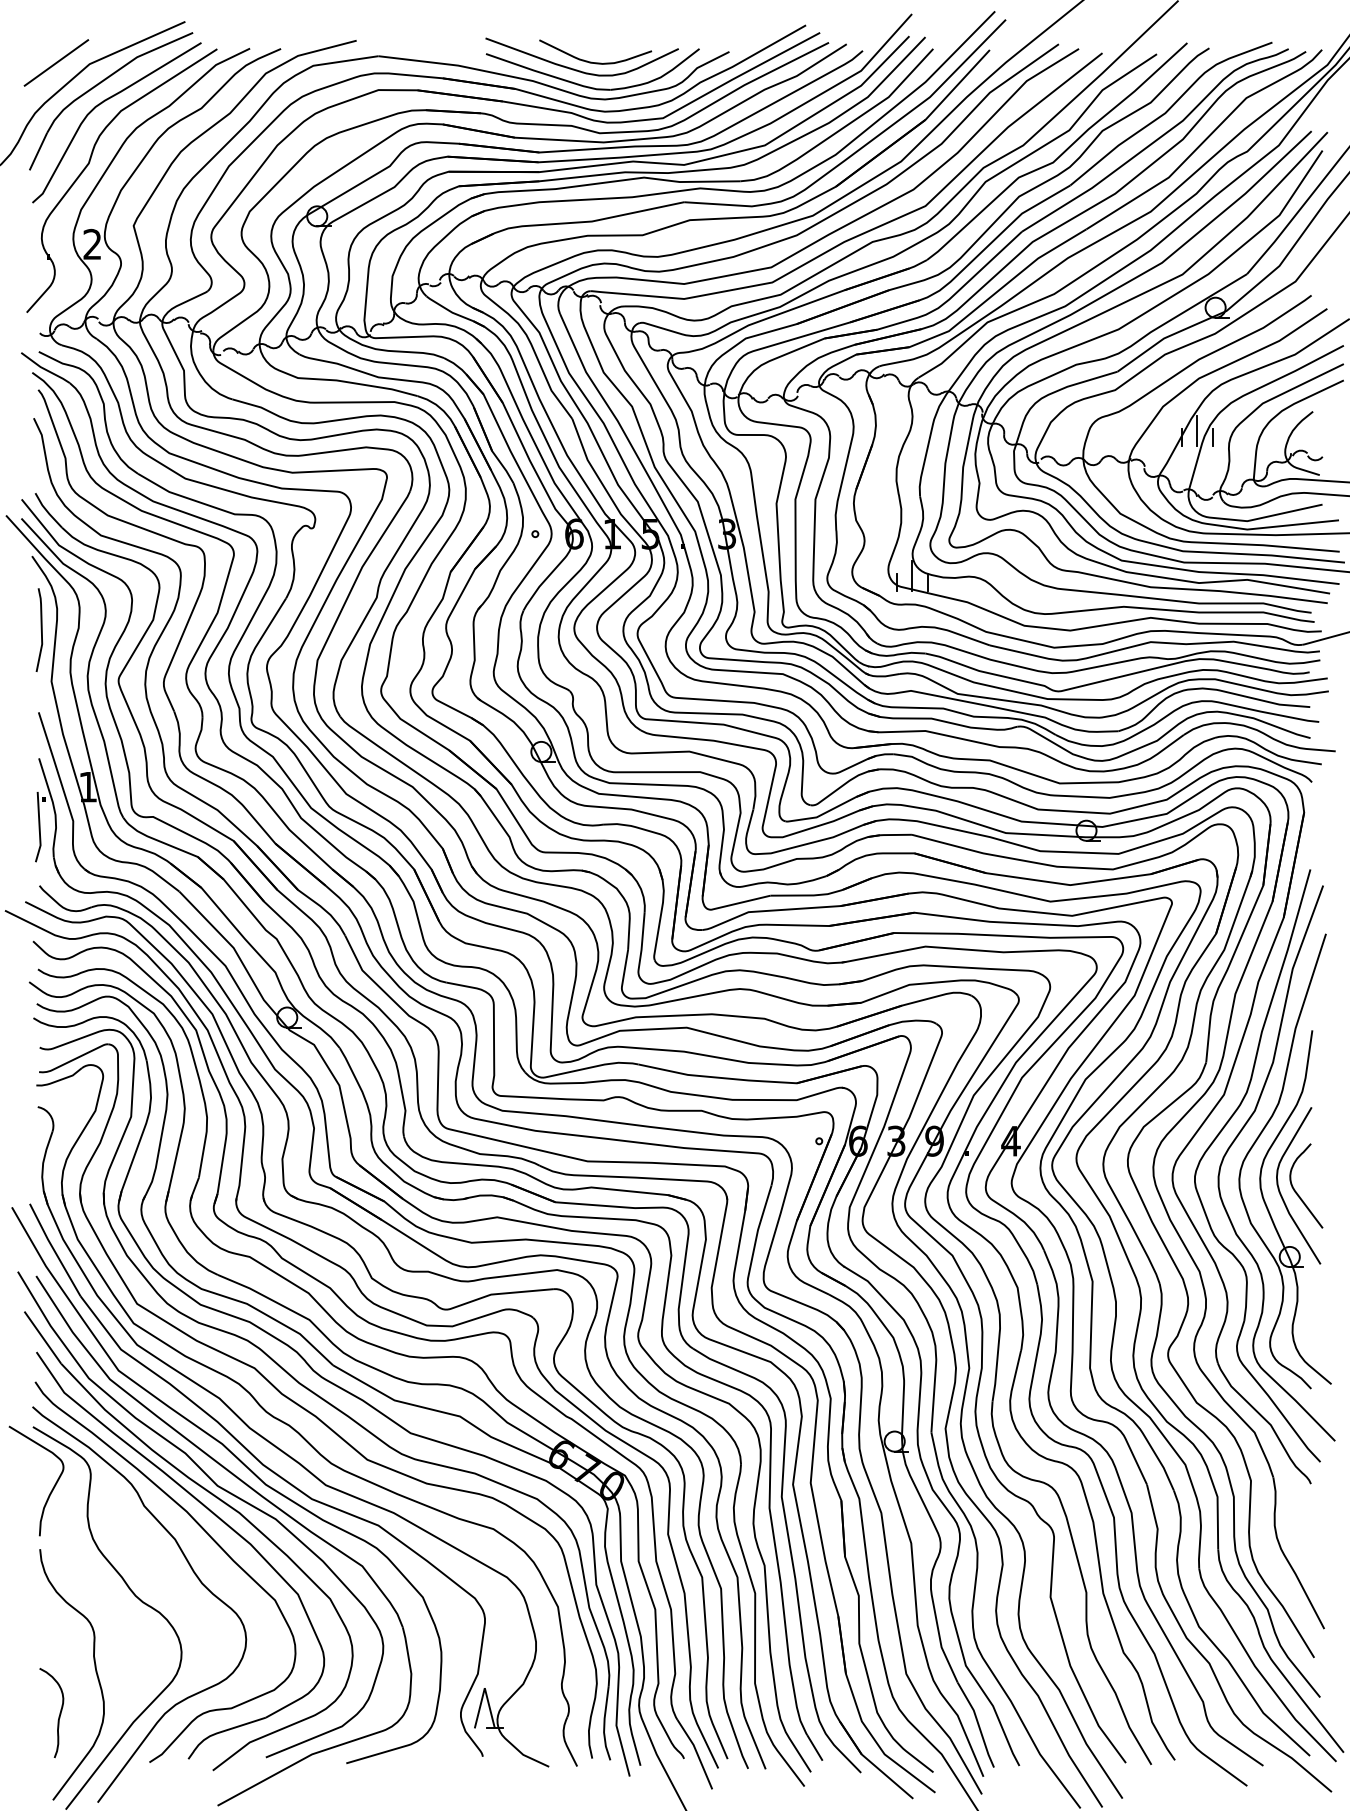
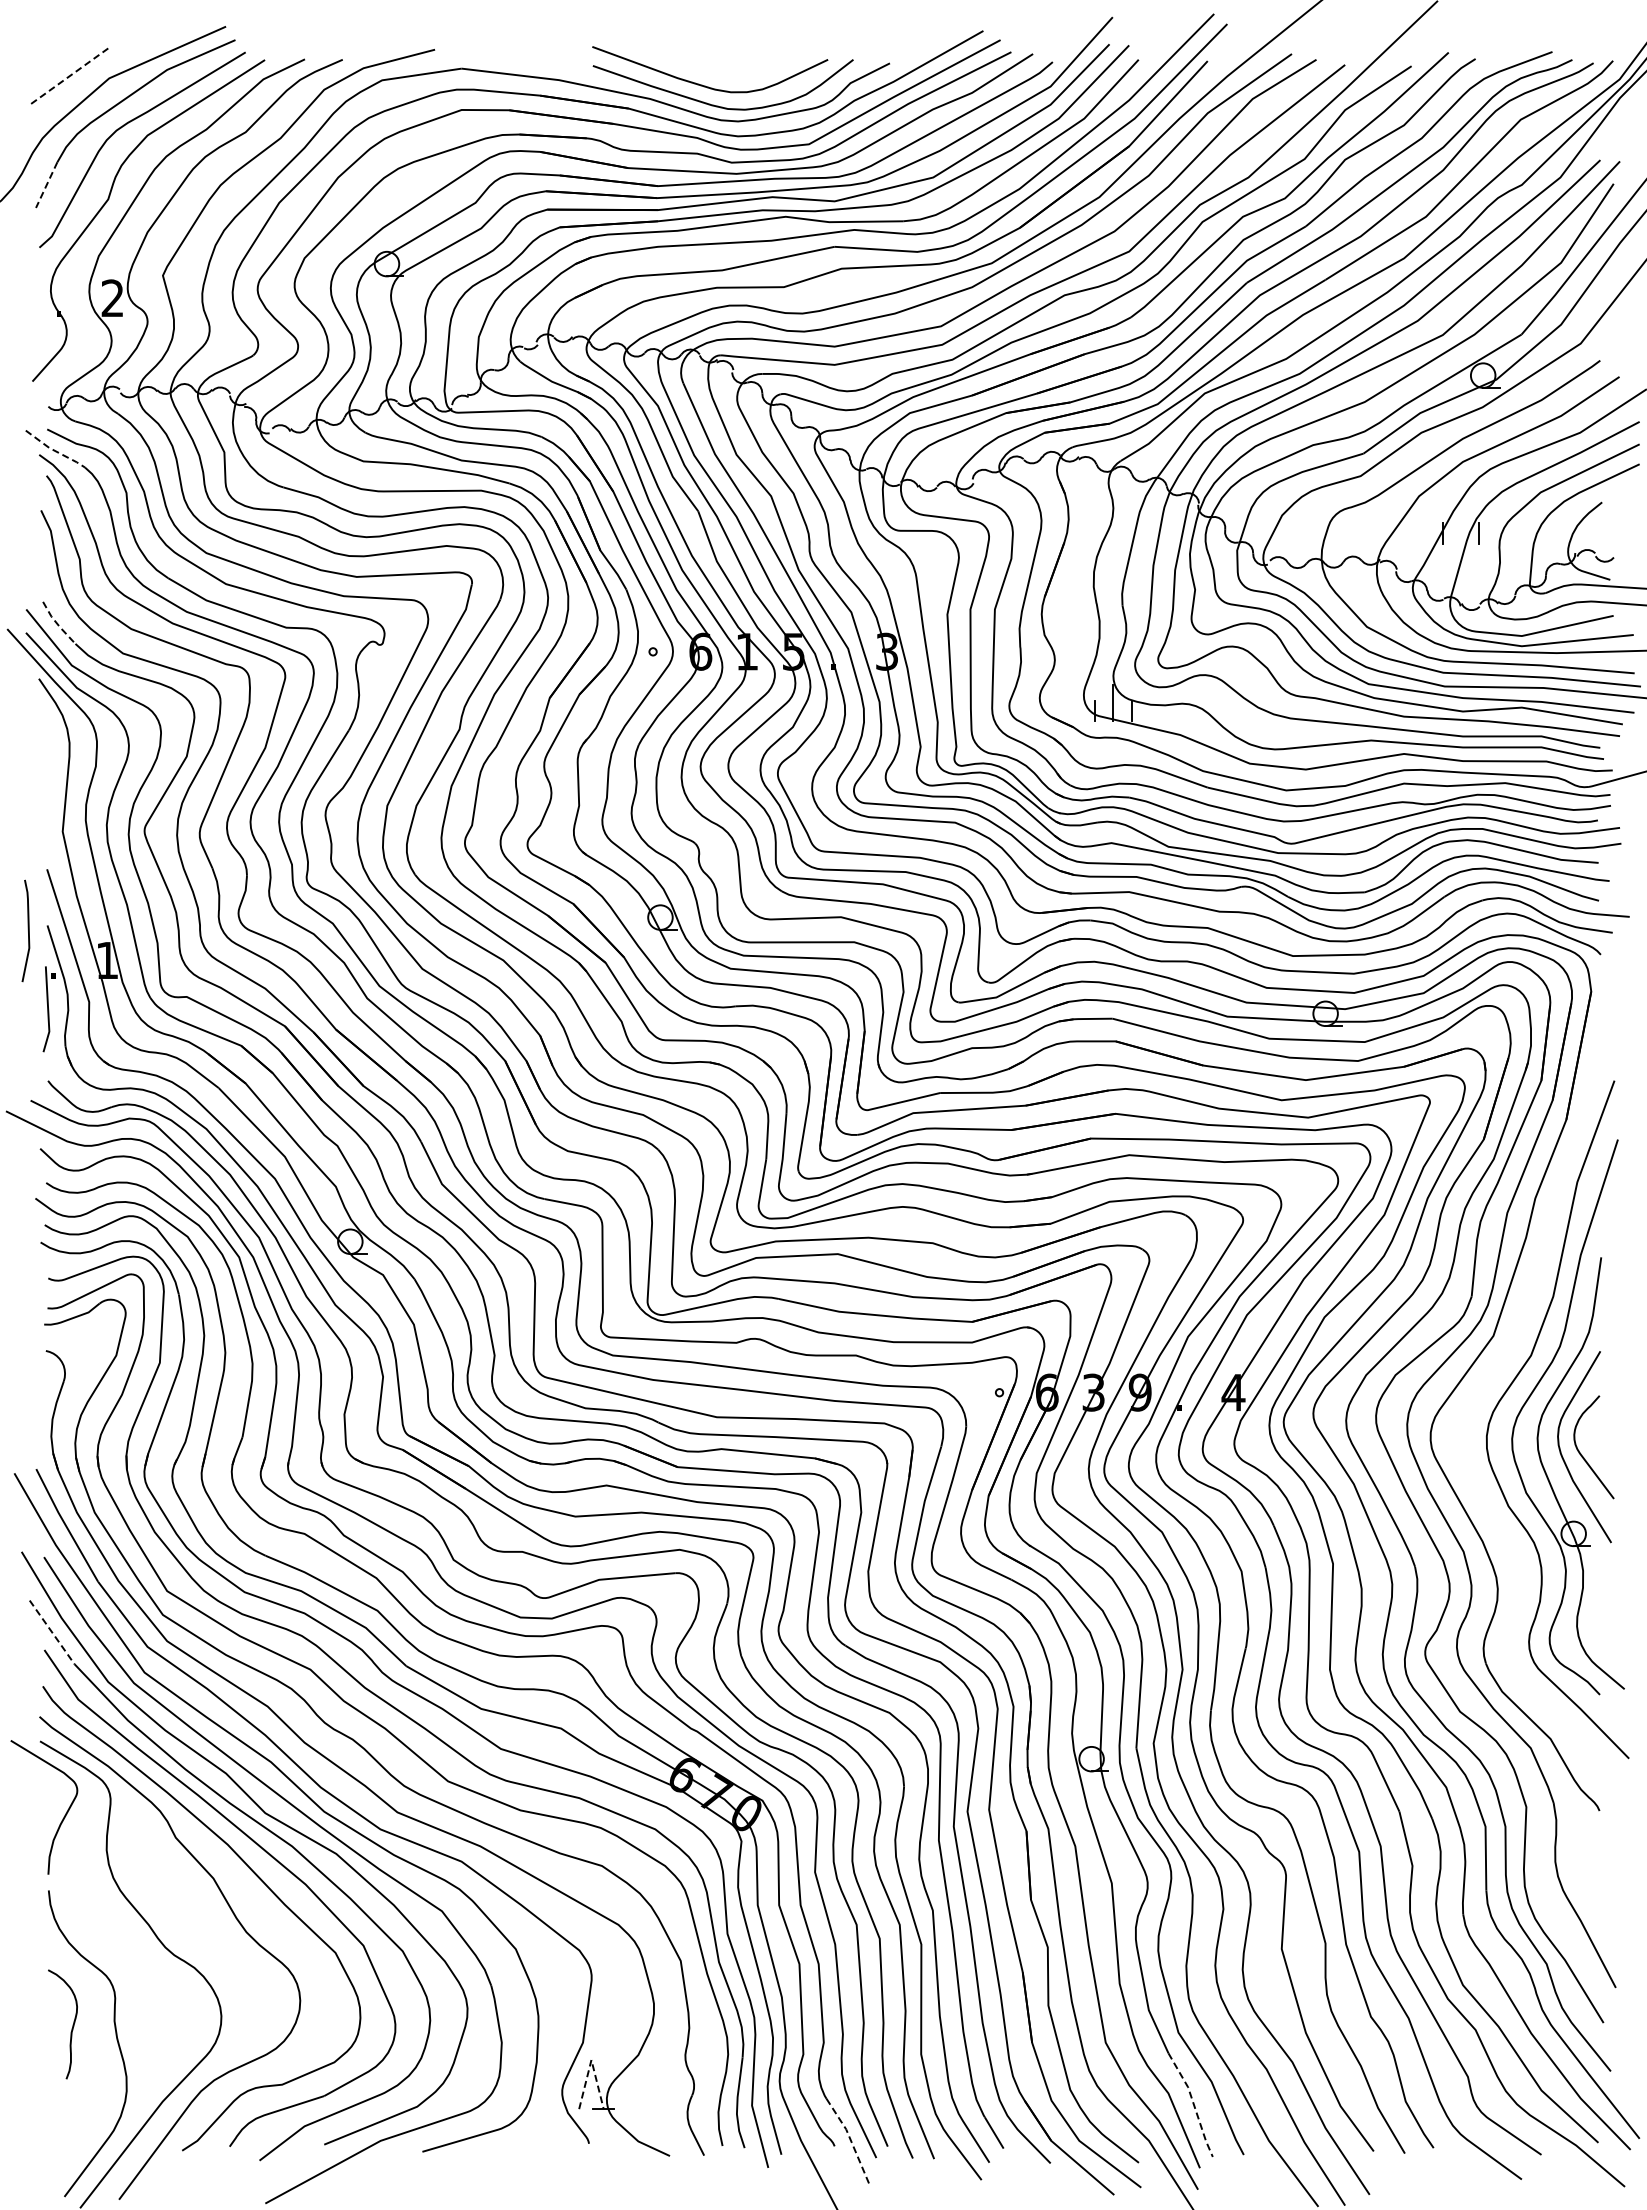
curve: (592, 61) -> (722, 75), removed
line: (56, 62) -> (68, 76), solid -> dashed
line: (38, 151) -> (46, 185), solid -> dashed
line: (44, 369) -> (54, 450), solid -> dashed
line: (1197, 430) -> (1461, 525), removed
line: (47, 511) -> (57, 624), solid -> dashed
line: (40, 628) -> (27, 929), moved
part: (1219, 1135) -> (1487, 1385), removed
line: (43, 1337) -> (52, 1632), solid -> dashed
line: (484, 1688) -> (591, 2060), solid -> dashed
curve: (58, 1716) -> (71, 2028), moved
line: (978, 1724) -> (1193, 2104), solid -> dashed
line: (697, 1753) -> (850, 2139), solid -> dashed

